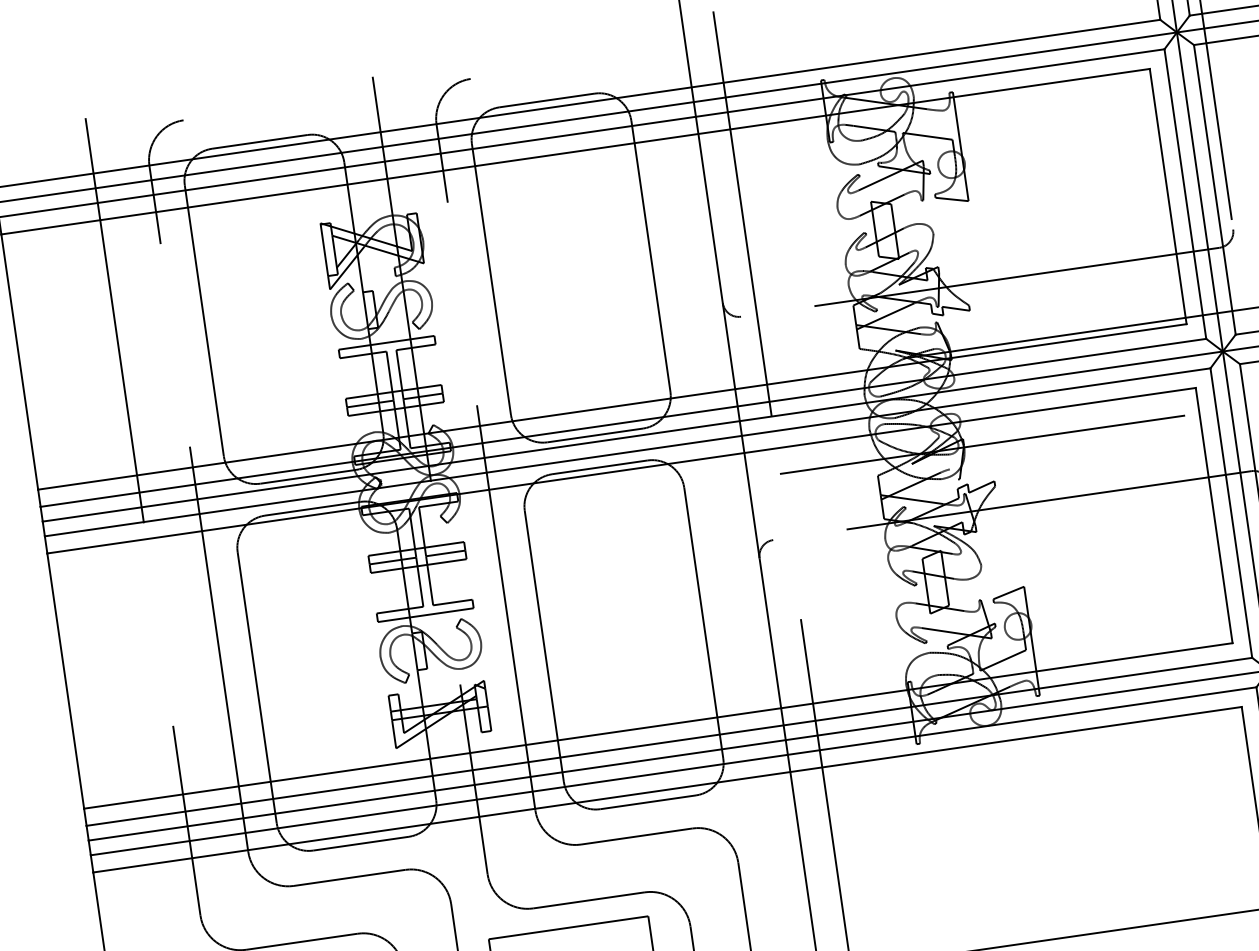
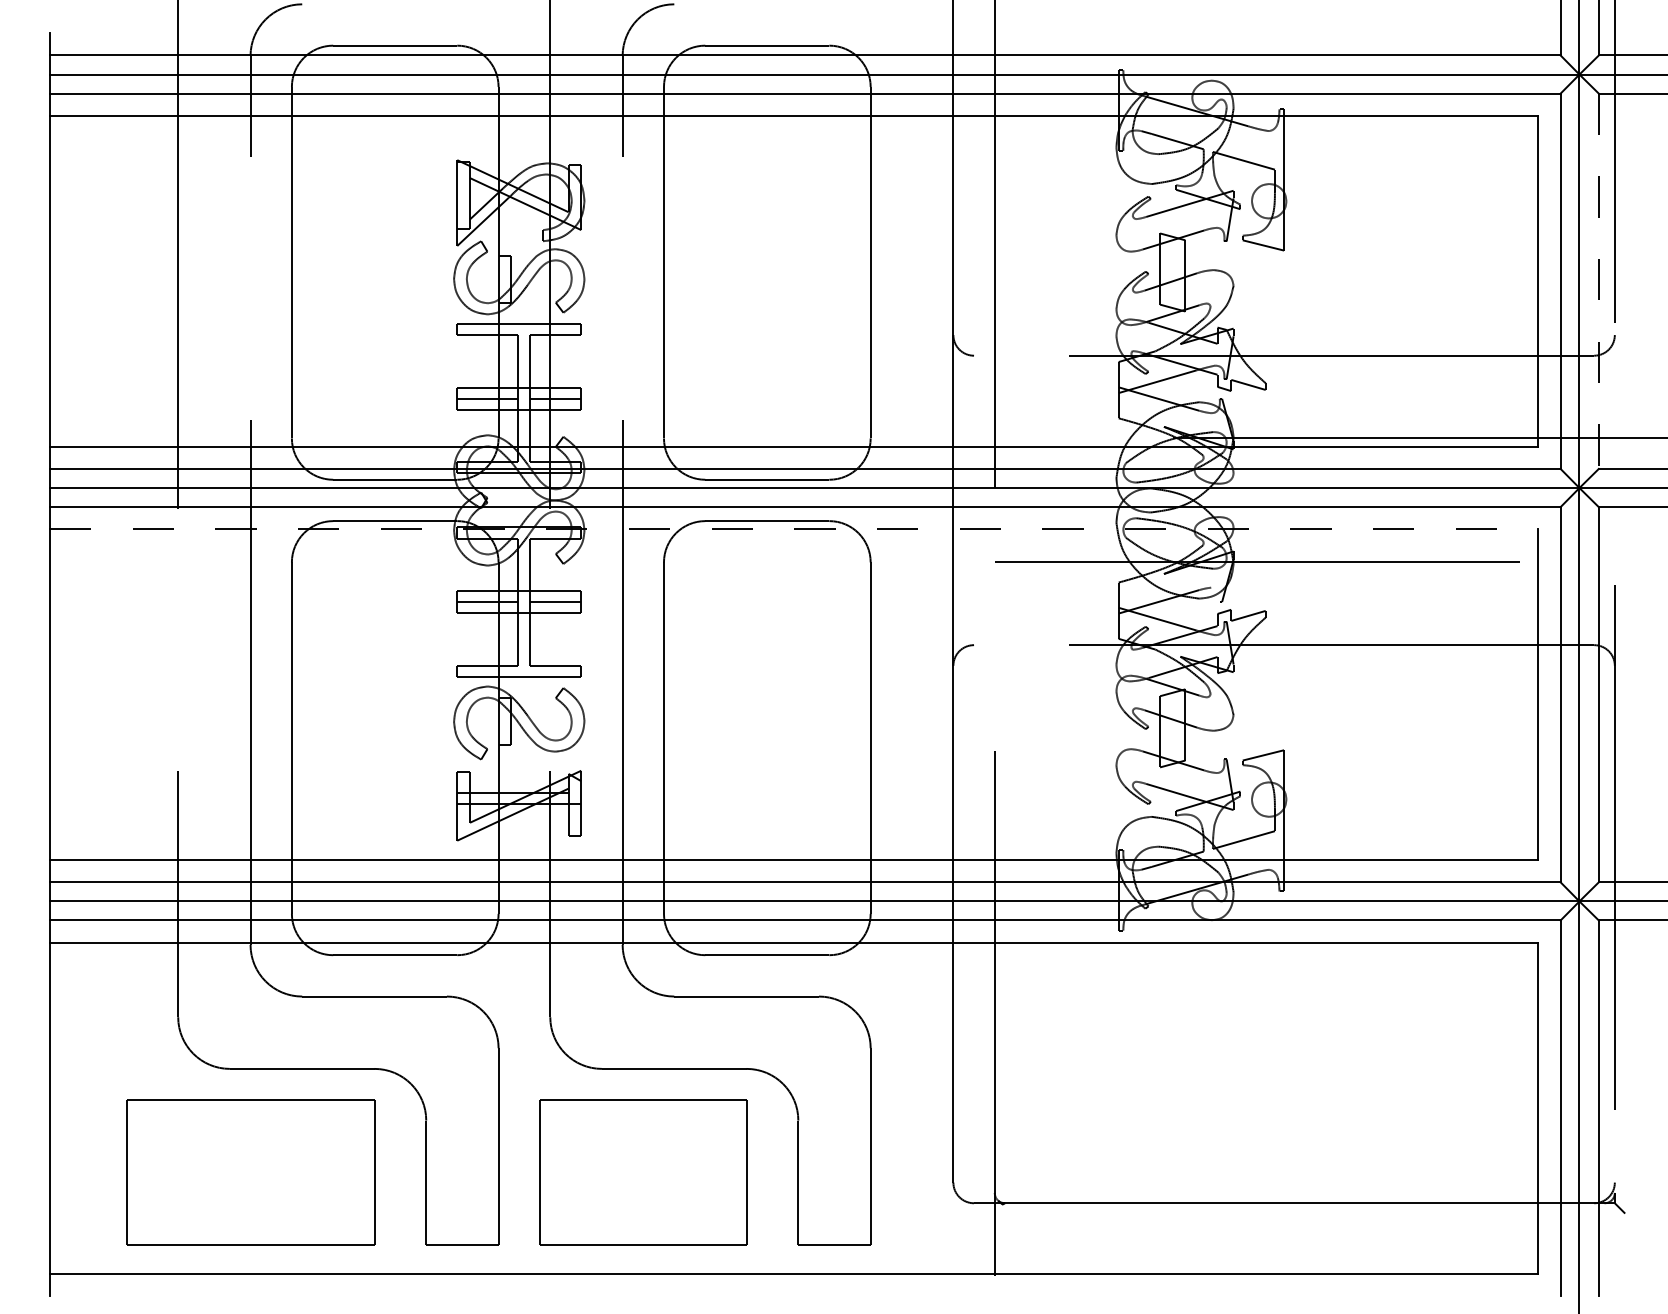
line: (1214, 190) -> (1598, 281), solid -> dashed
line: (621, 470) -> (794, 529), solid -> dashed

